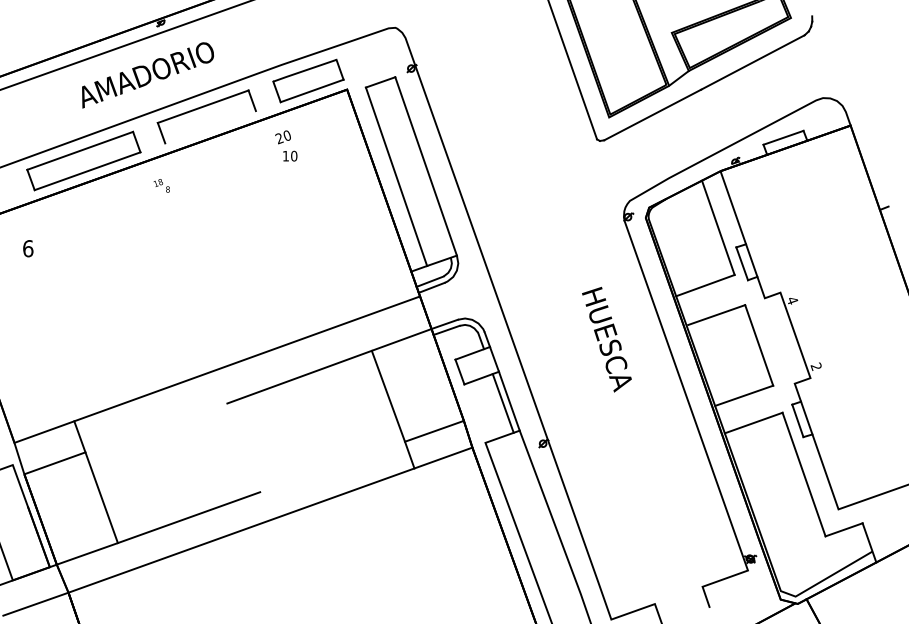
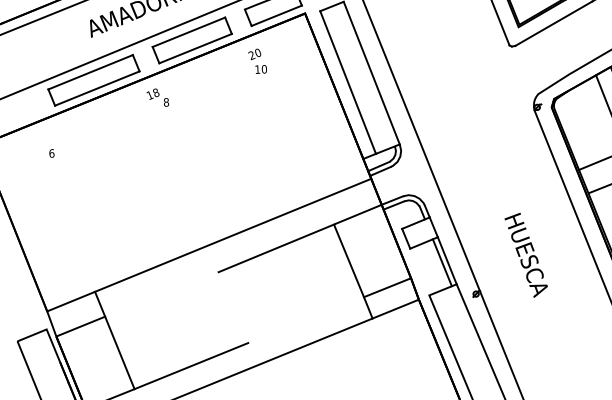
line: (210, 127) -> (195, 48), added
part: (161, 185) -> (157, 97), size x1.67
part: (28, 248) -> (52, 153), size x0.62
part: (606, 339) -> (525, 255), moved

